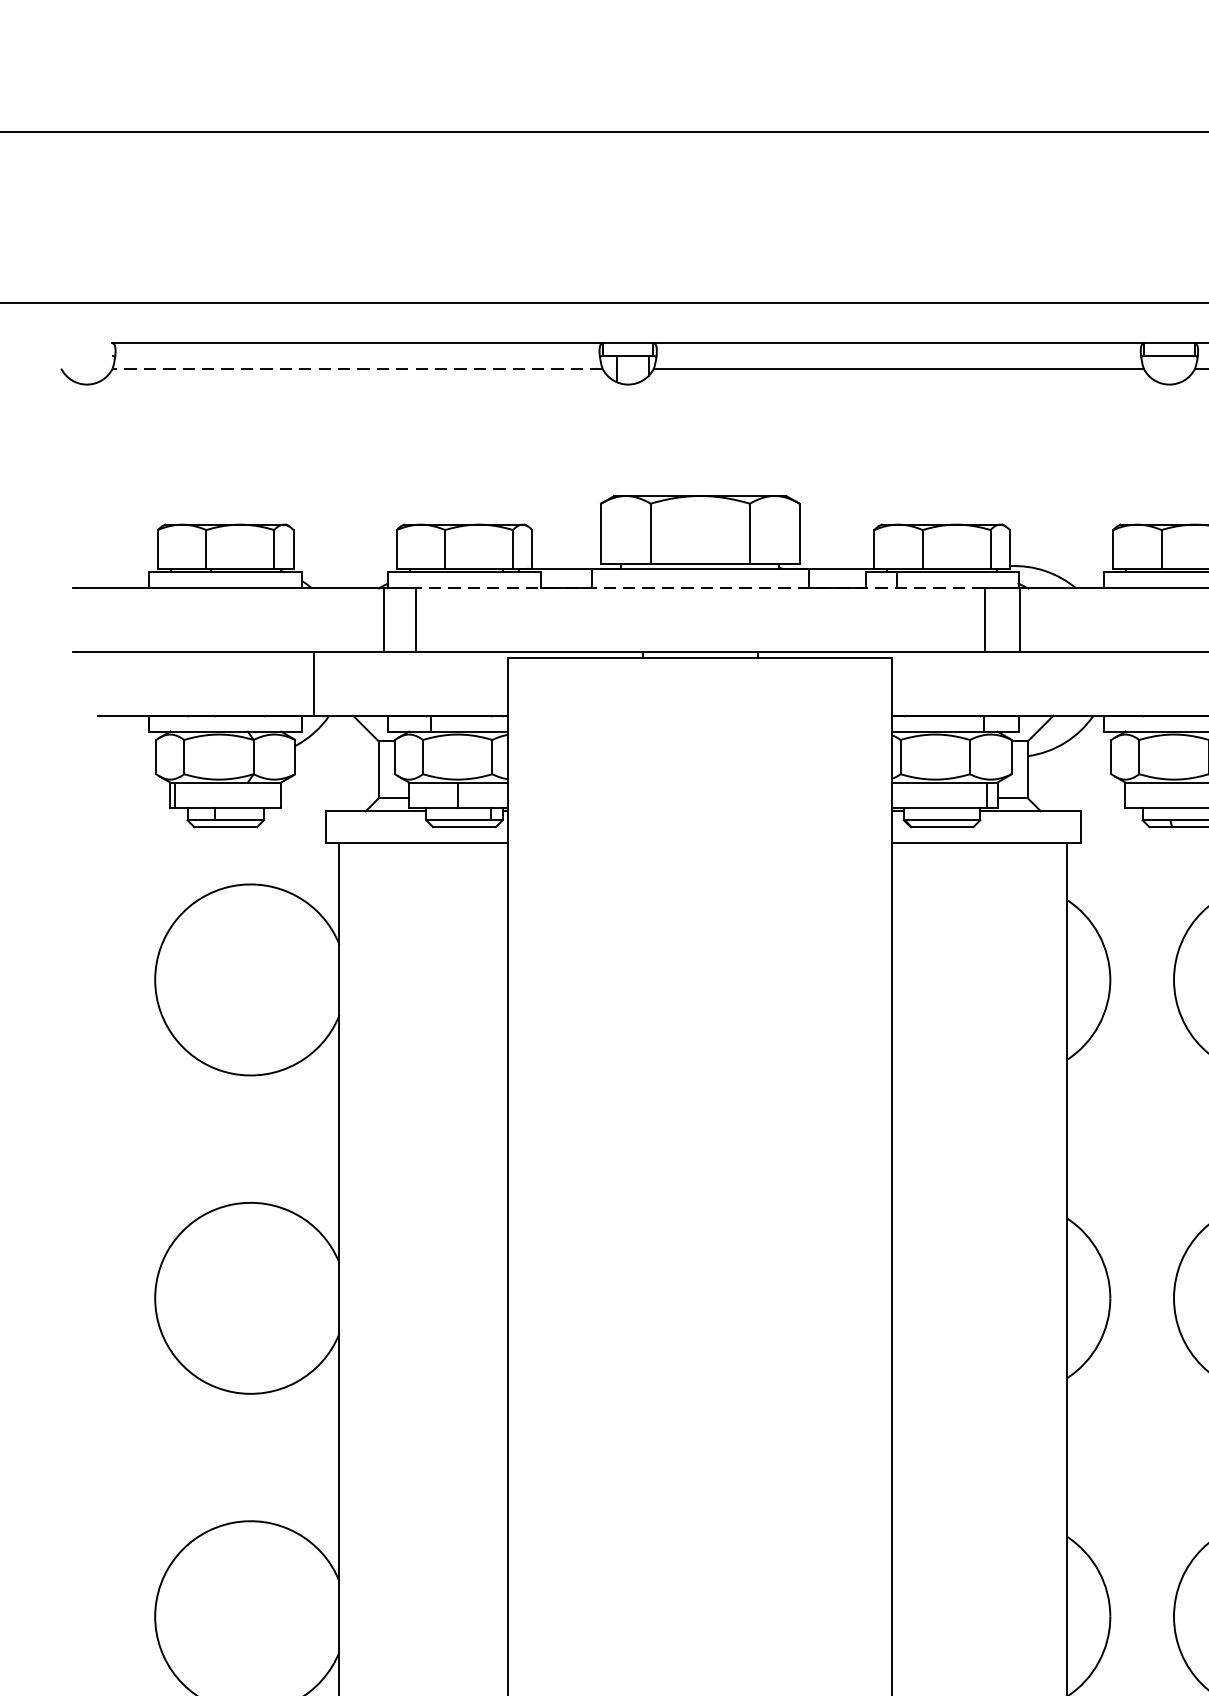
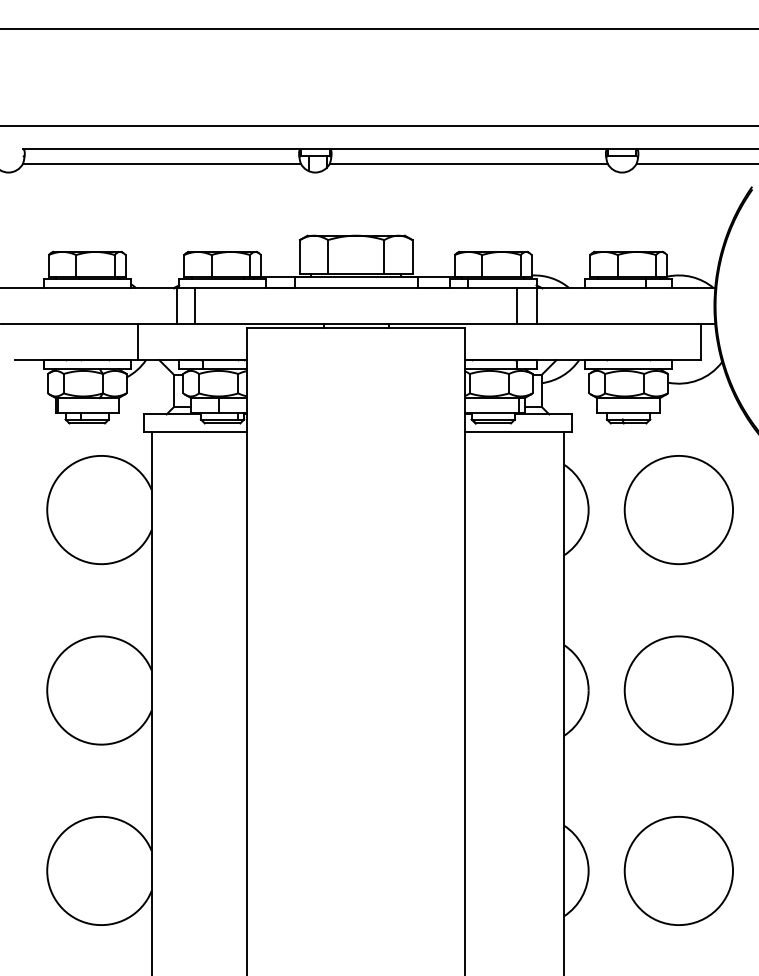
line: (356, 368) -> (161, 163), dashed -> solid
line: (699, 589) -> (355, 288), dashed -> solid

